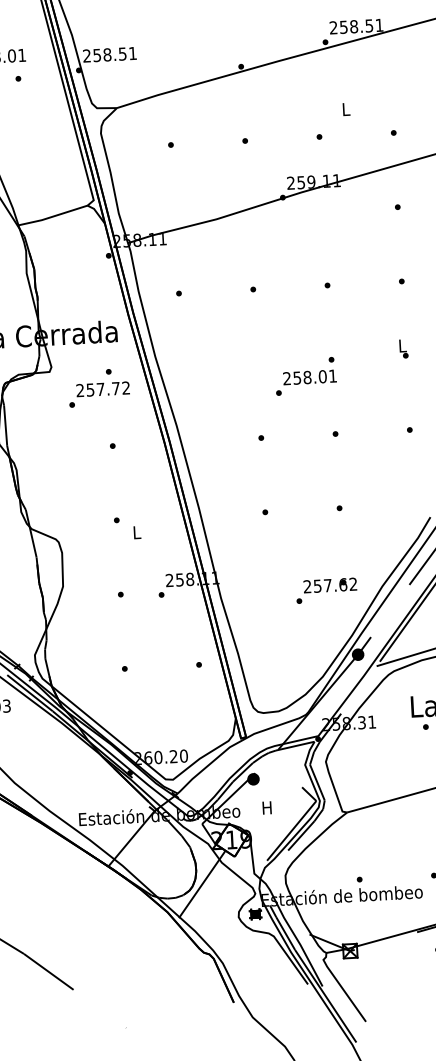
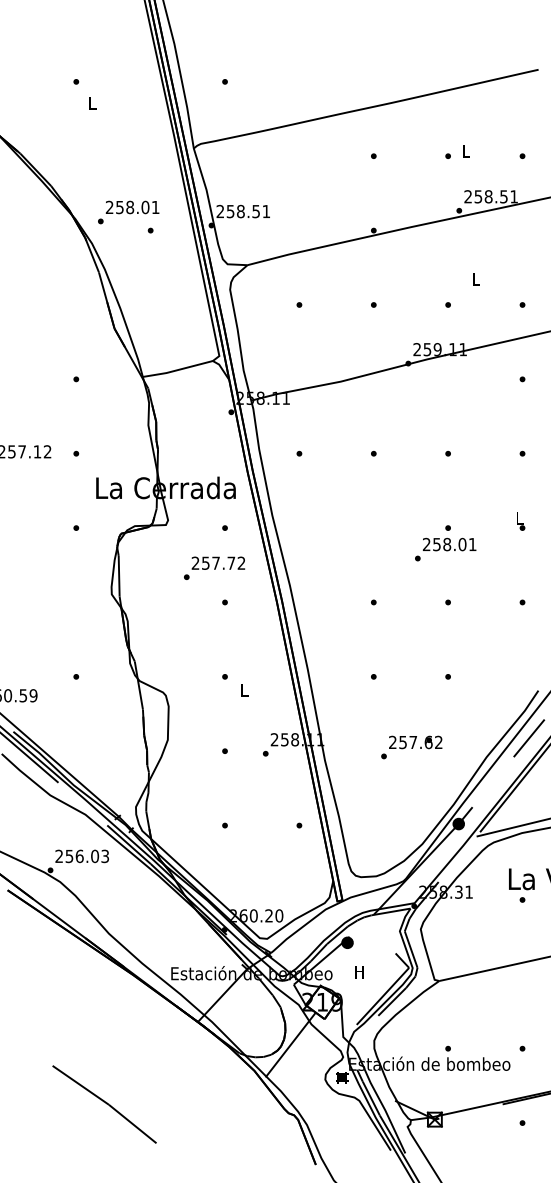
text: (306, 382) -> (445, 549), moved
text: (99, 393) -> (214, 567), moved
text: (326, 590) -> (411, 747), moved

